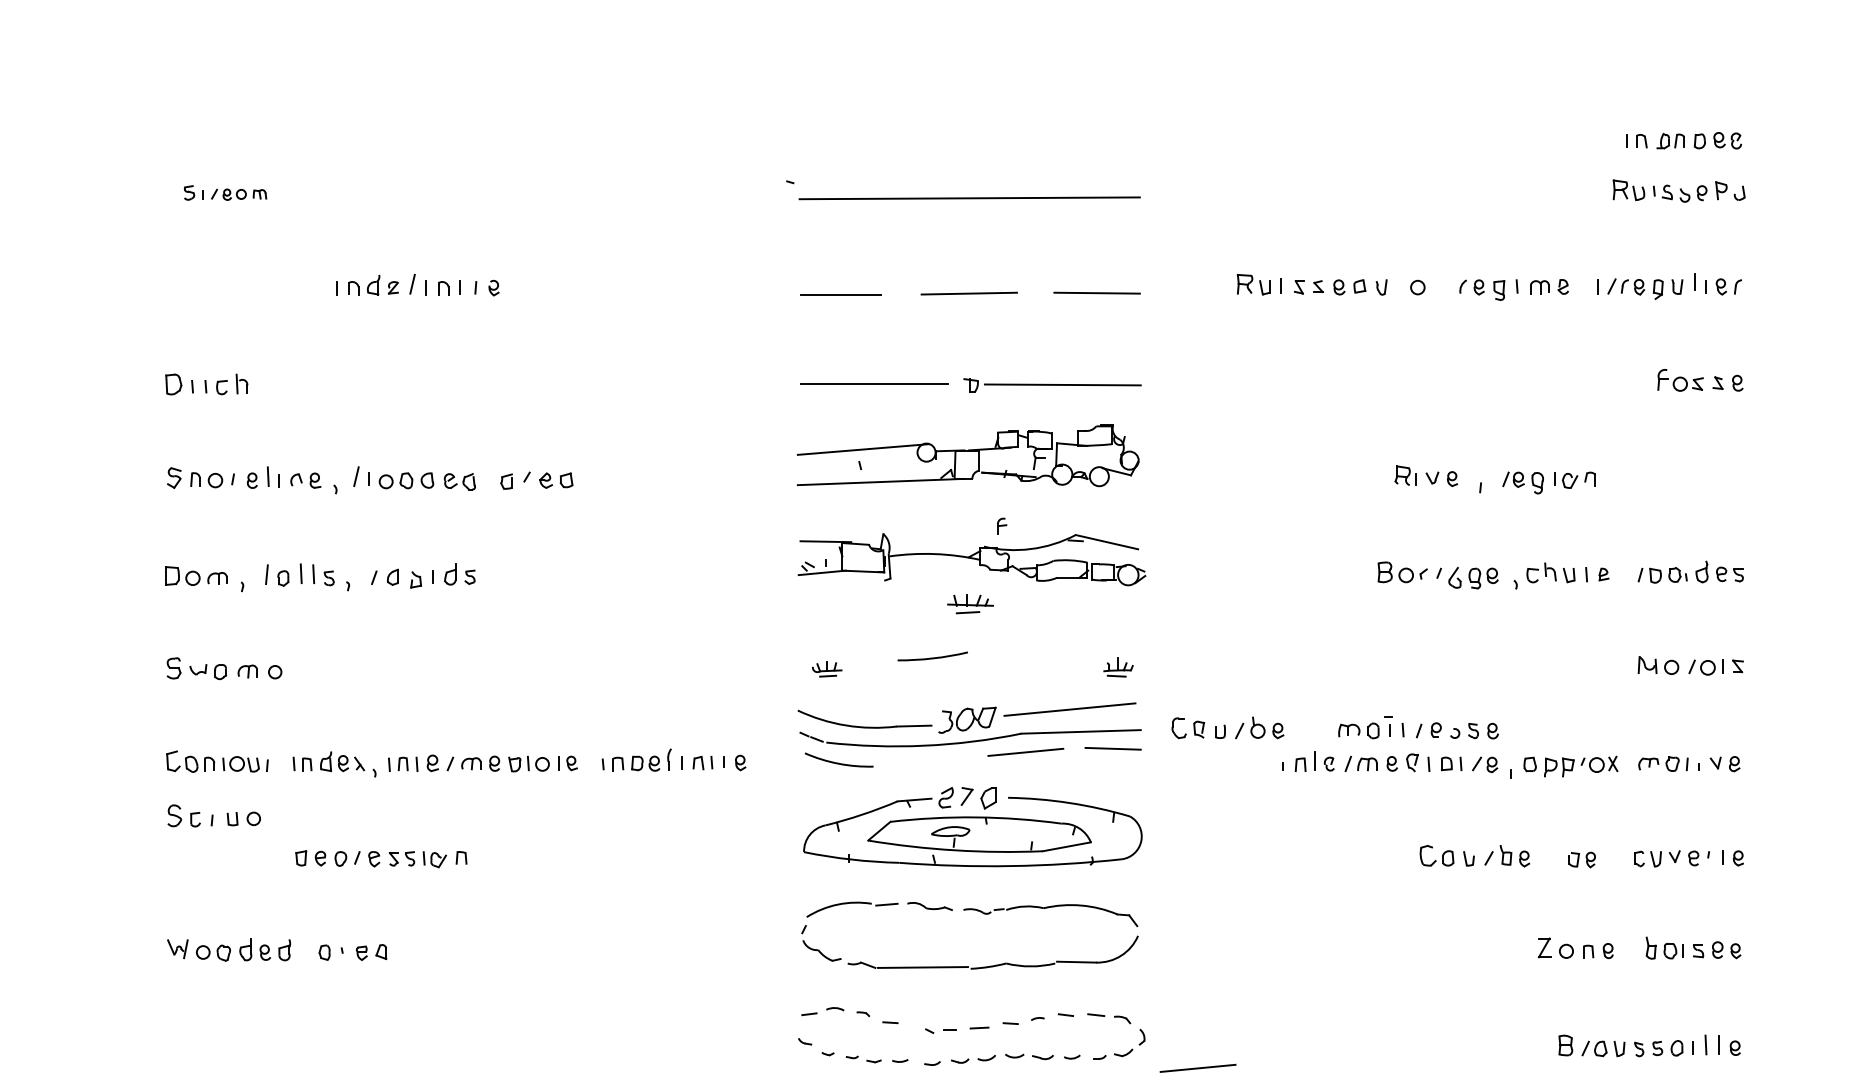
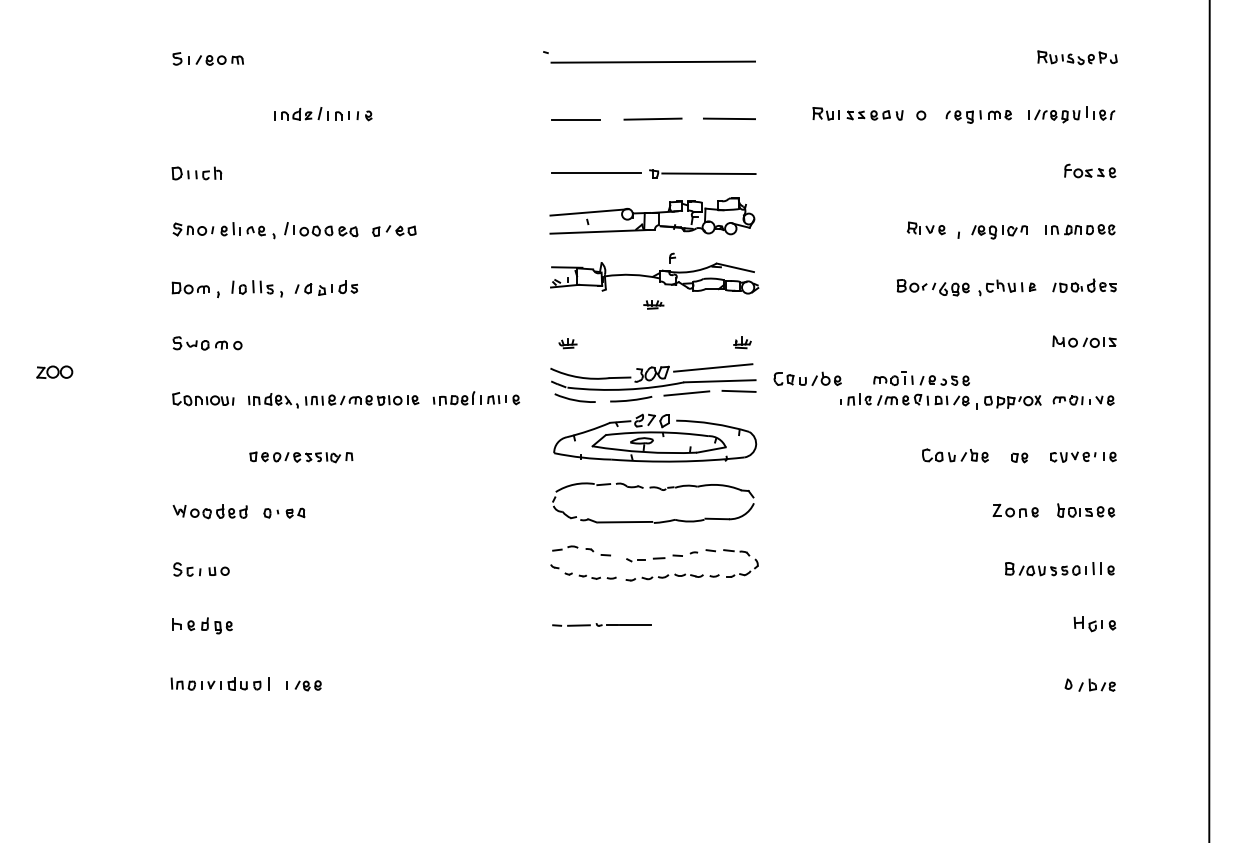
part: (1684, 140) -> (1080, 229), moved
part: (224, 192) -> (207, 58), size x1.43
part: (970, 603) -> (653, 304), size x0.71
arc: (933, 657) -> (631, 399), moved
part: (214, 815) -> (201, 569), moved
line: (1197, 1068) -> (789, 582), removed

